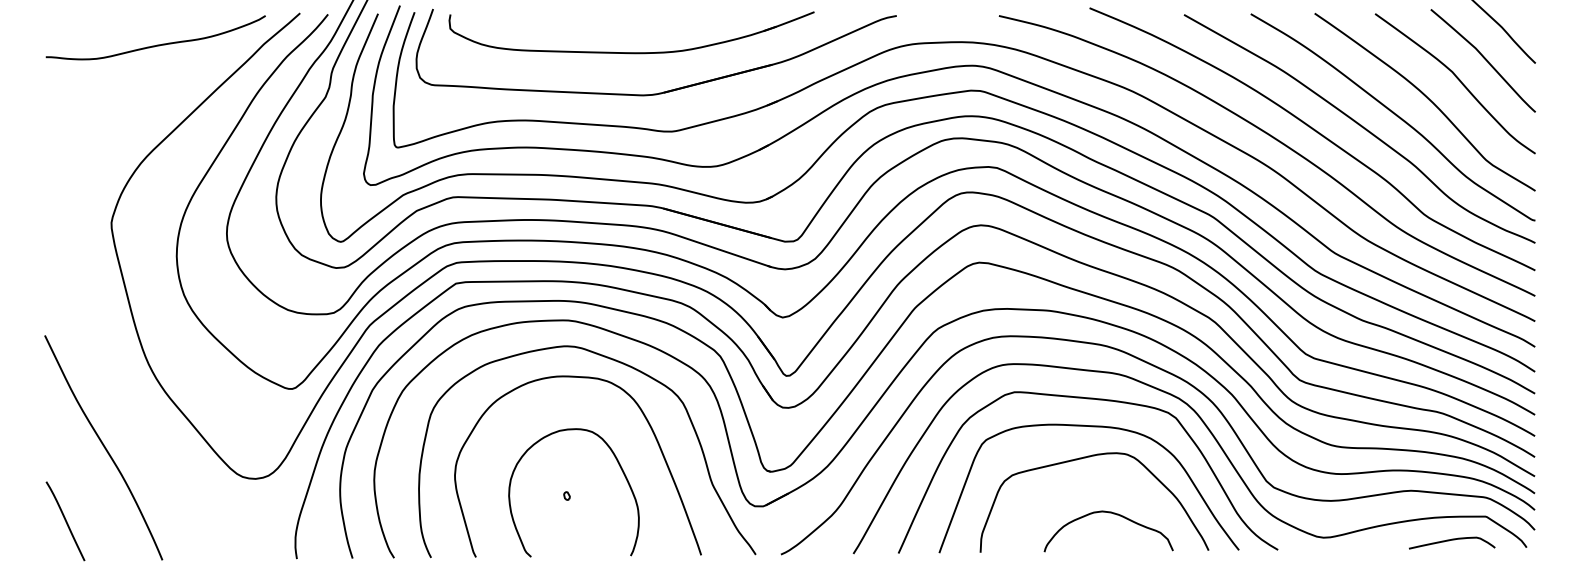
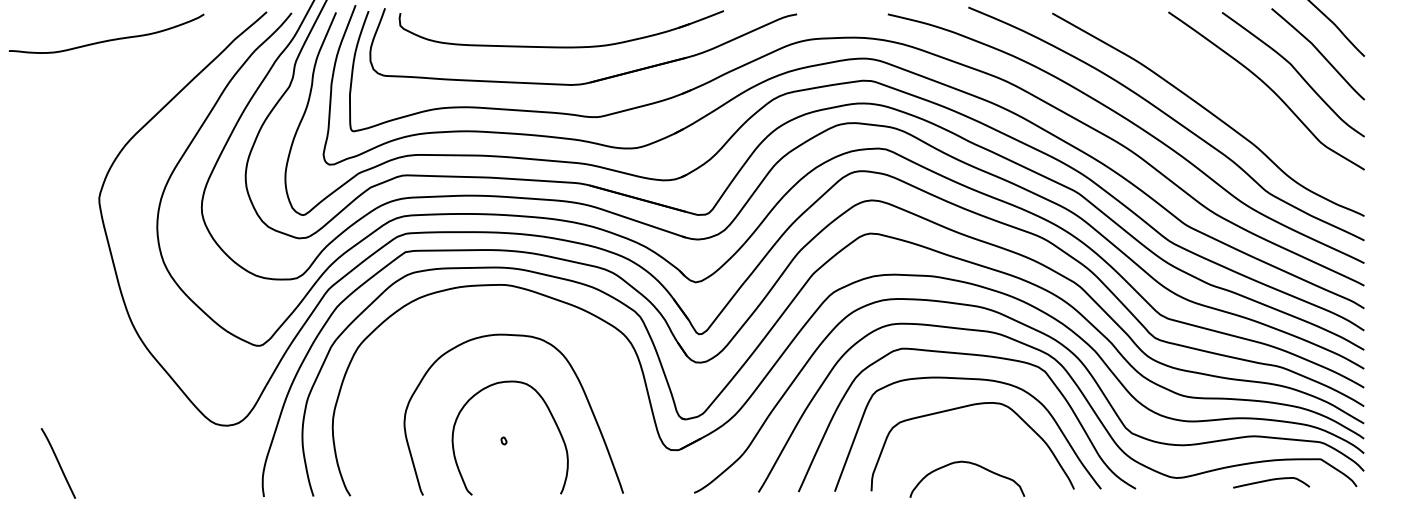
curve: (157, 44) -> (108, 39), moved
curve: (1394, 115) -> (1239, 102), removed
curve: (620, 363) -> (551, 323), removed
curve: (103, 448) -> (92, 398), removed
curve: (1113, 514) -> (971, 464), moved
curve: (1452, 540) -> (1271, 480), moved

